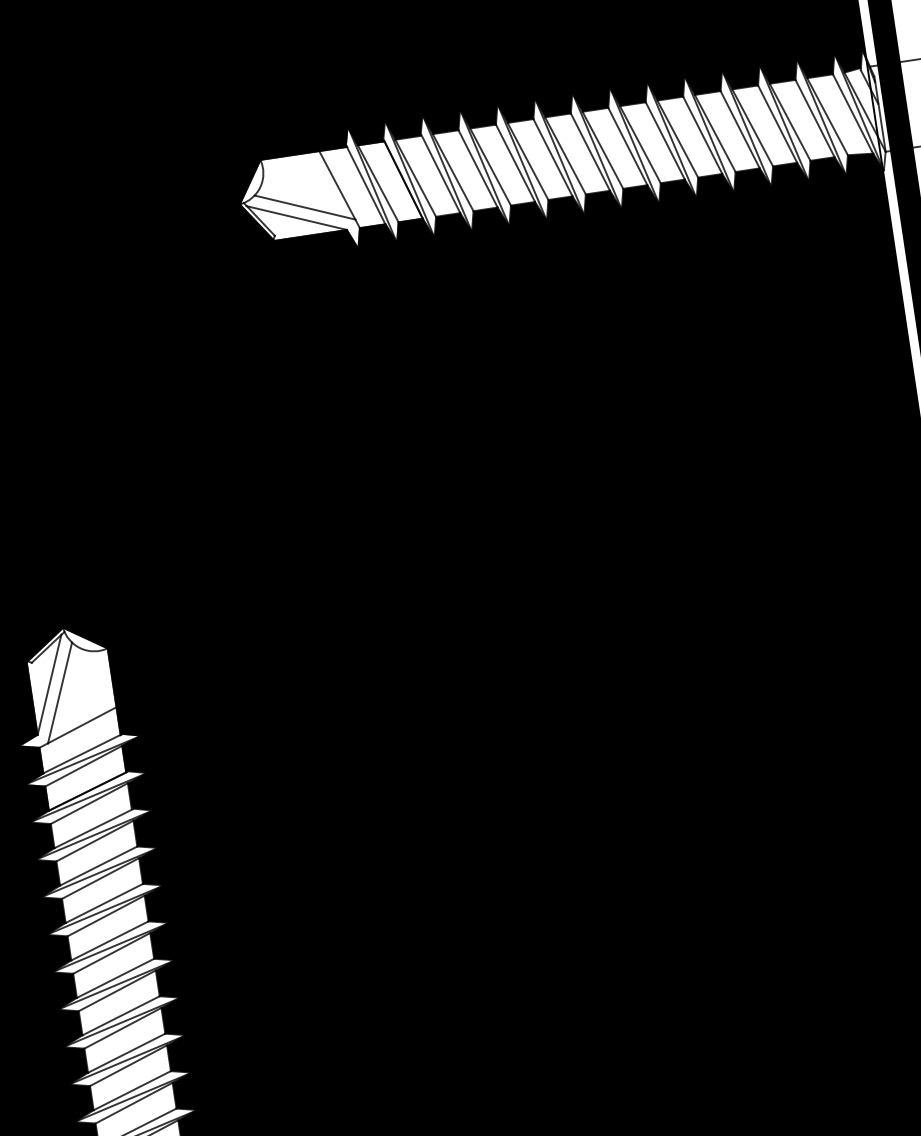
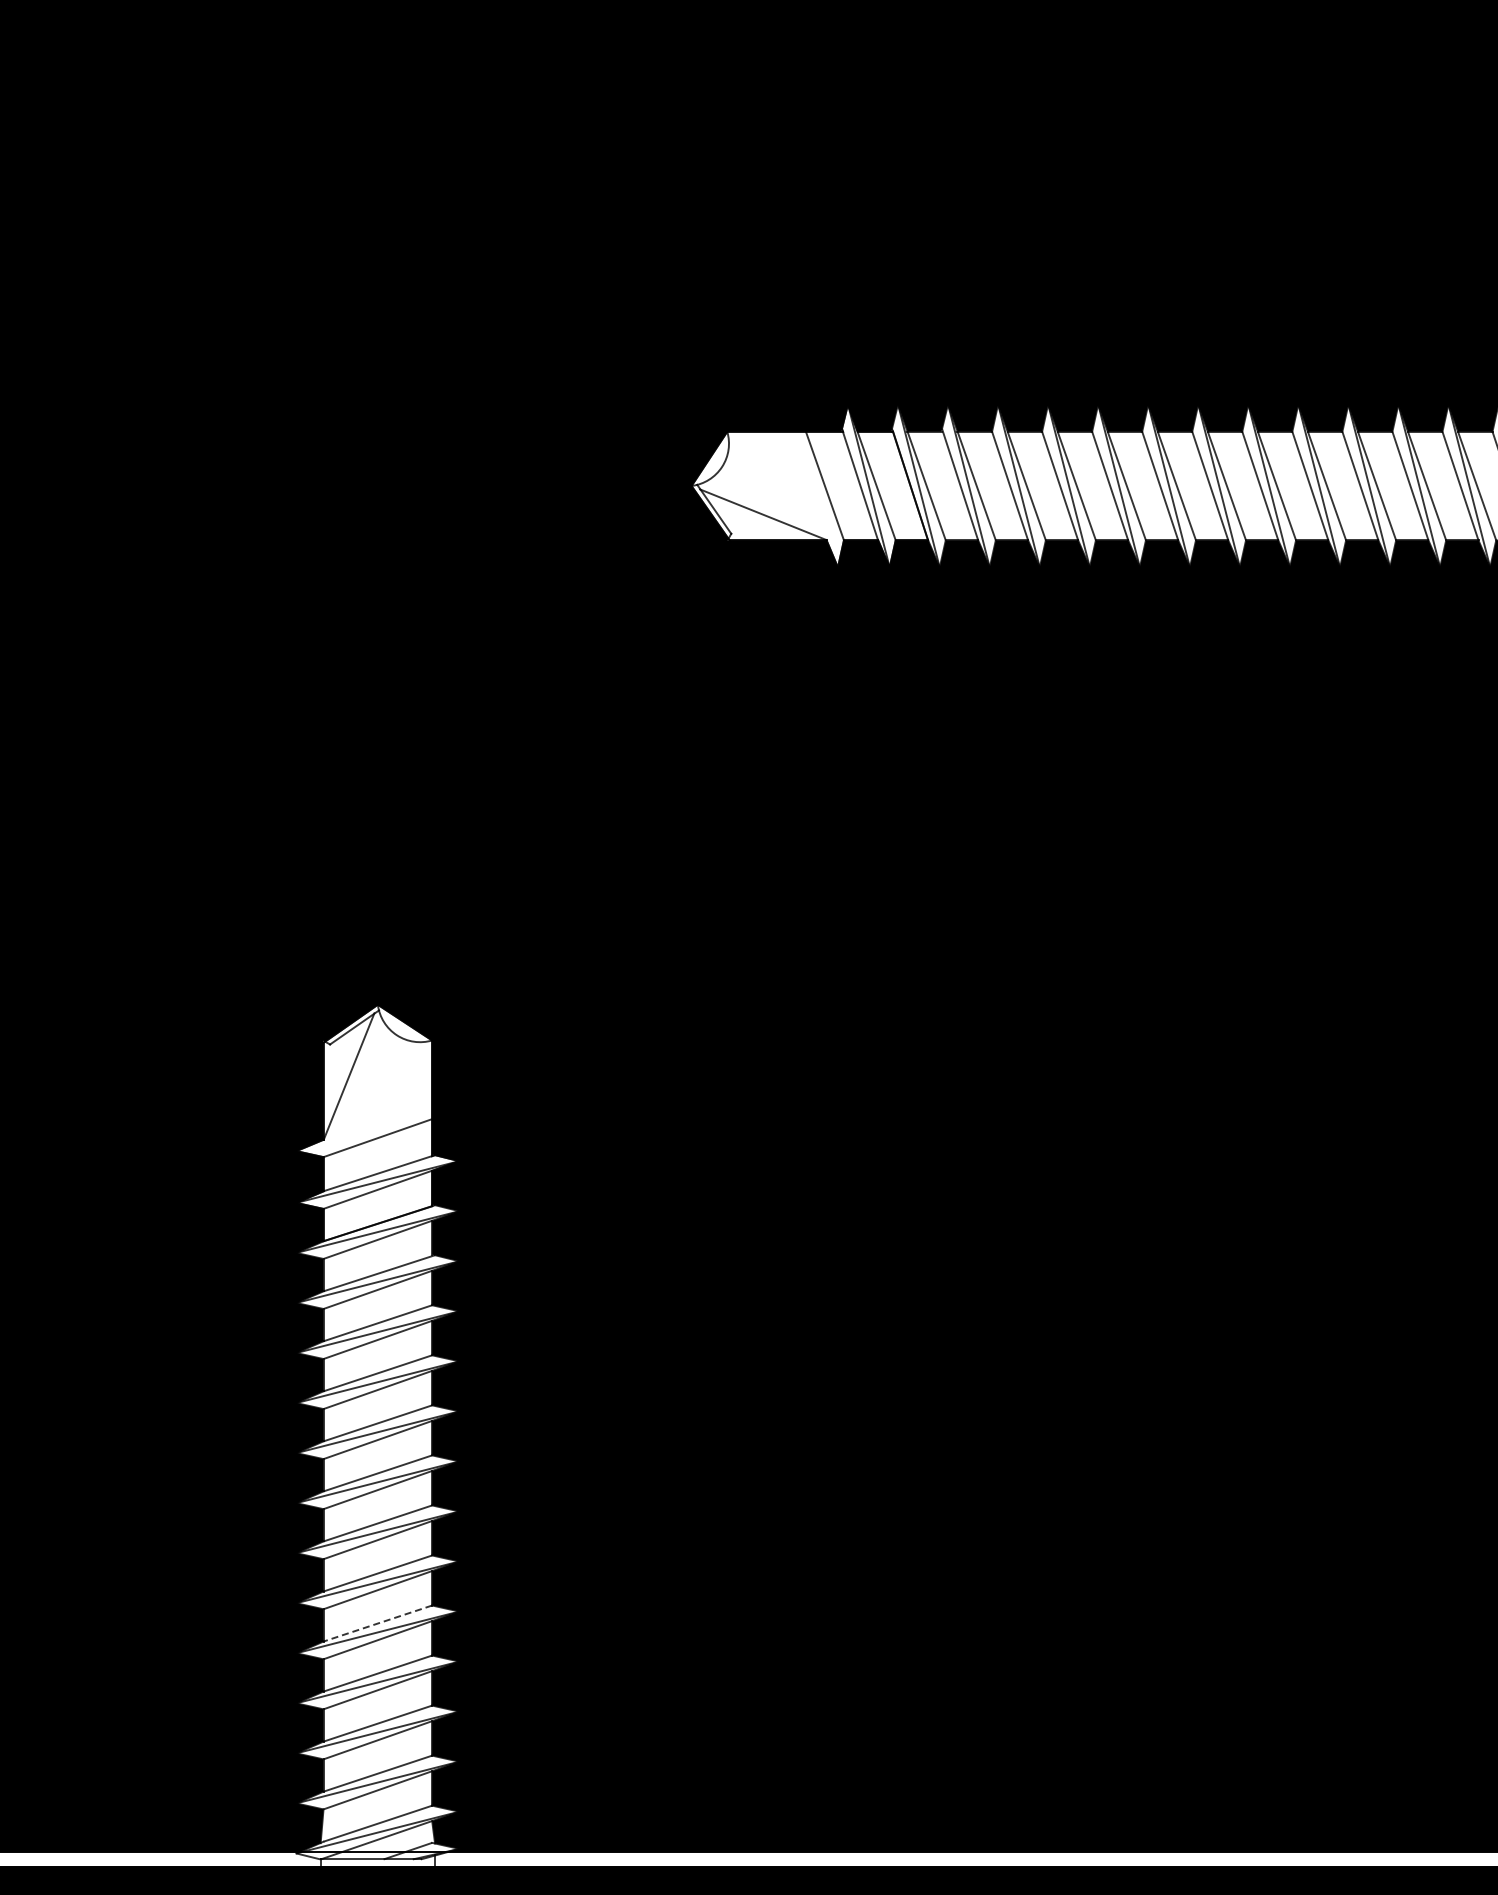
line: (304, 207) -> (775, 502), removed
line: (59, 693) -> (360, 1089), removed
line: (131, 1090) -> (377, 1623), solid -> dashed

